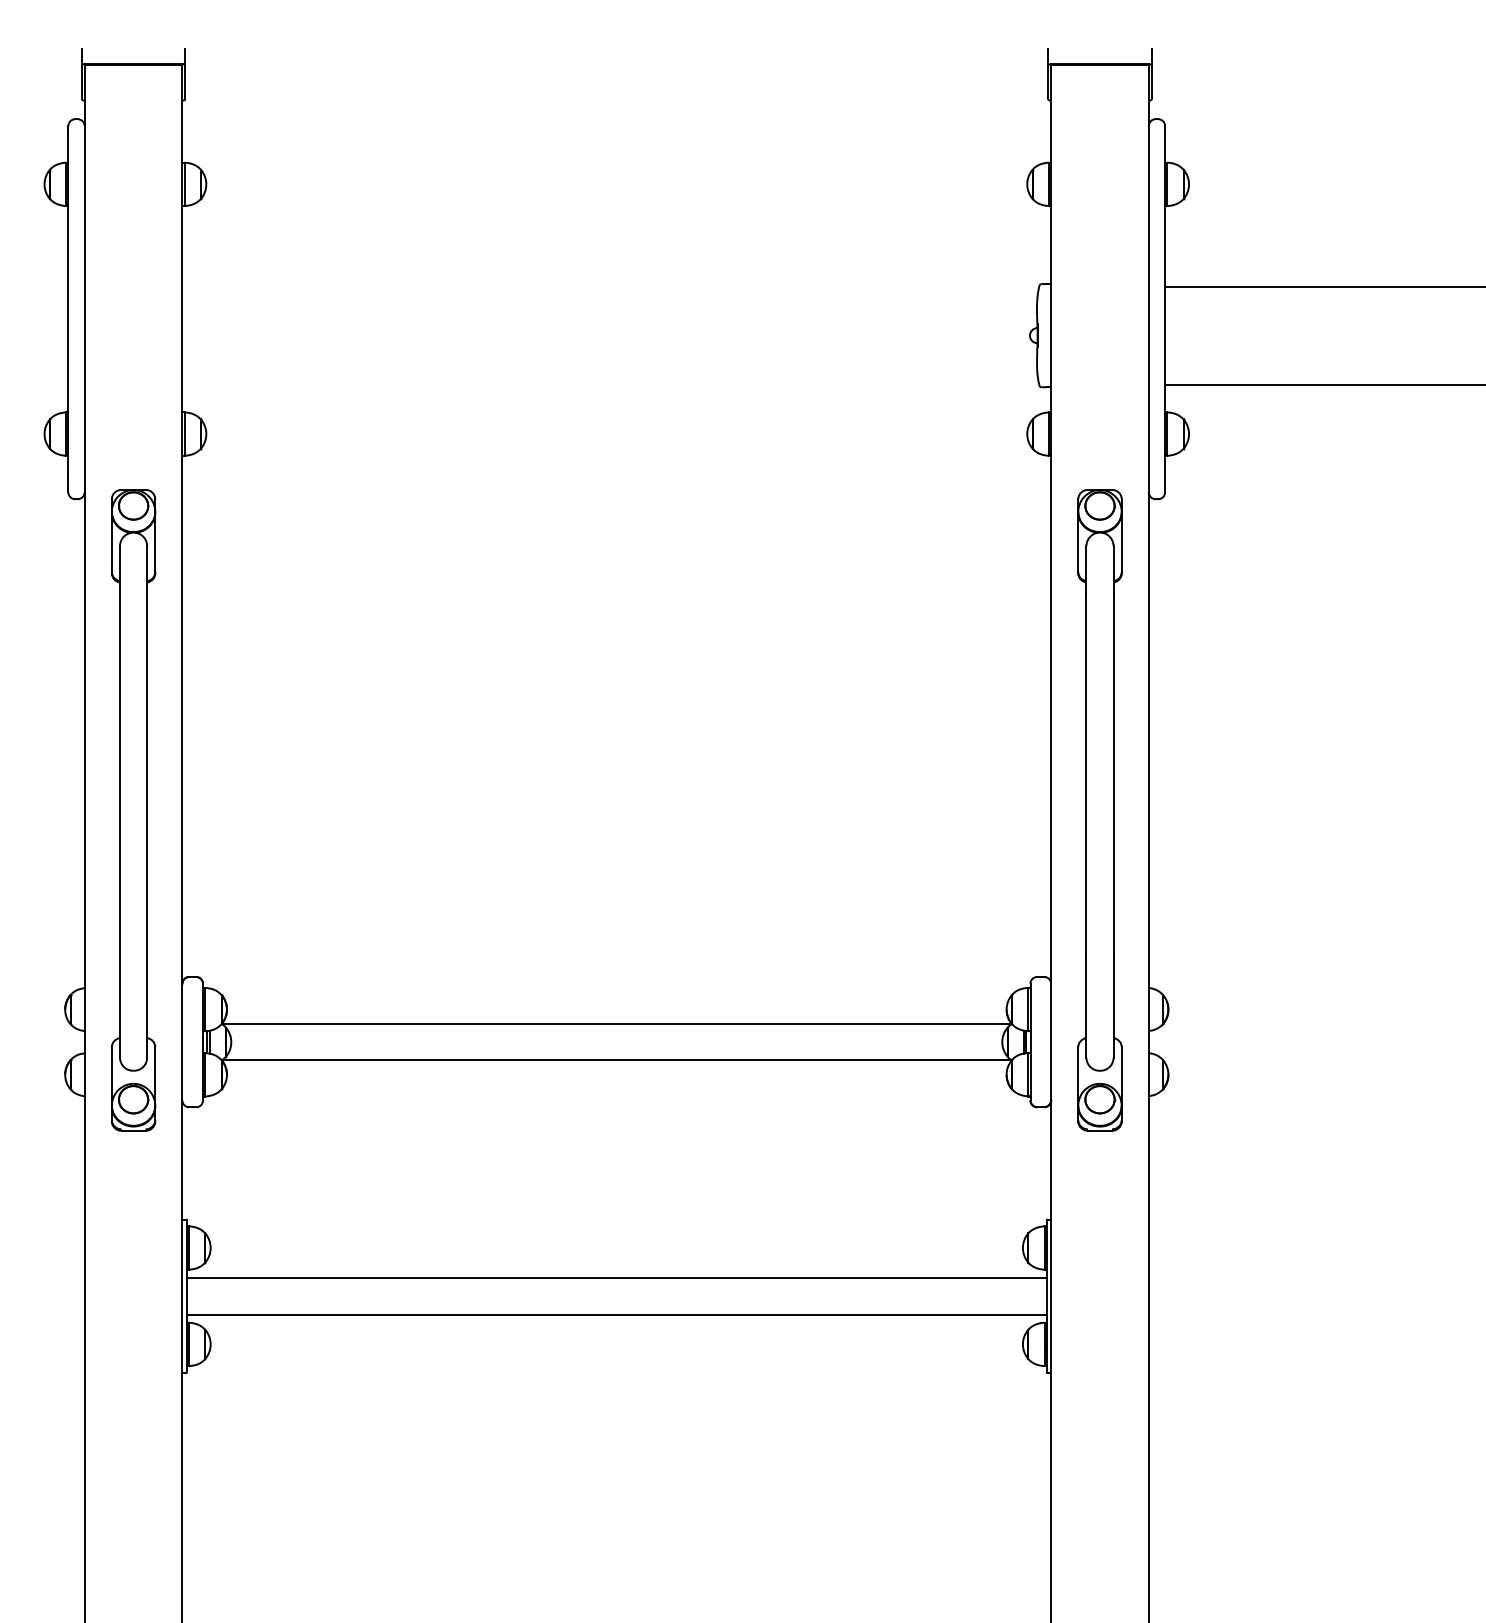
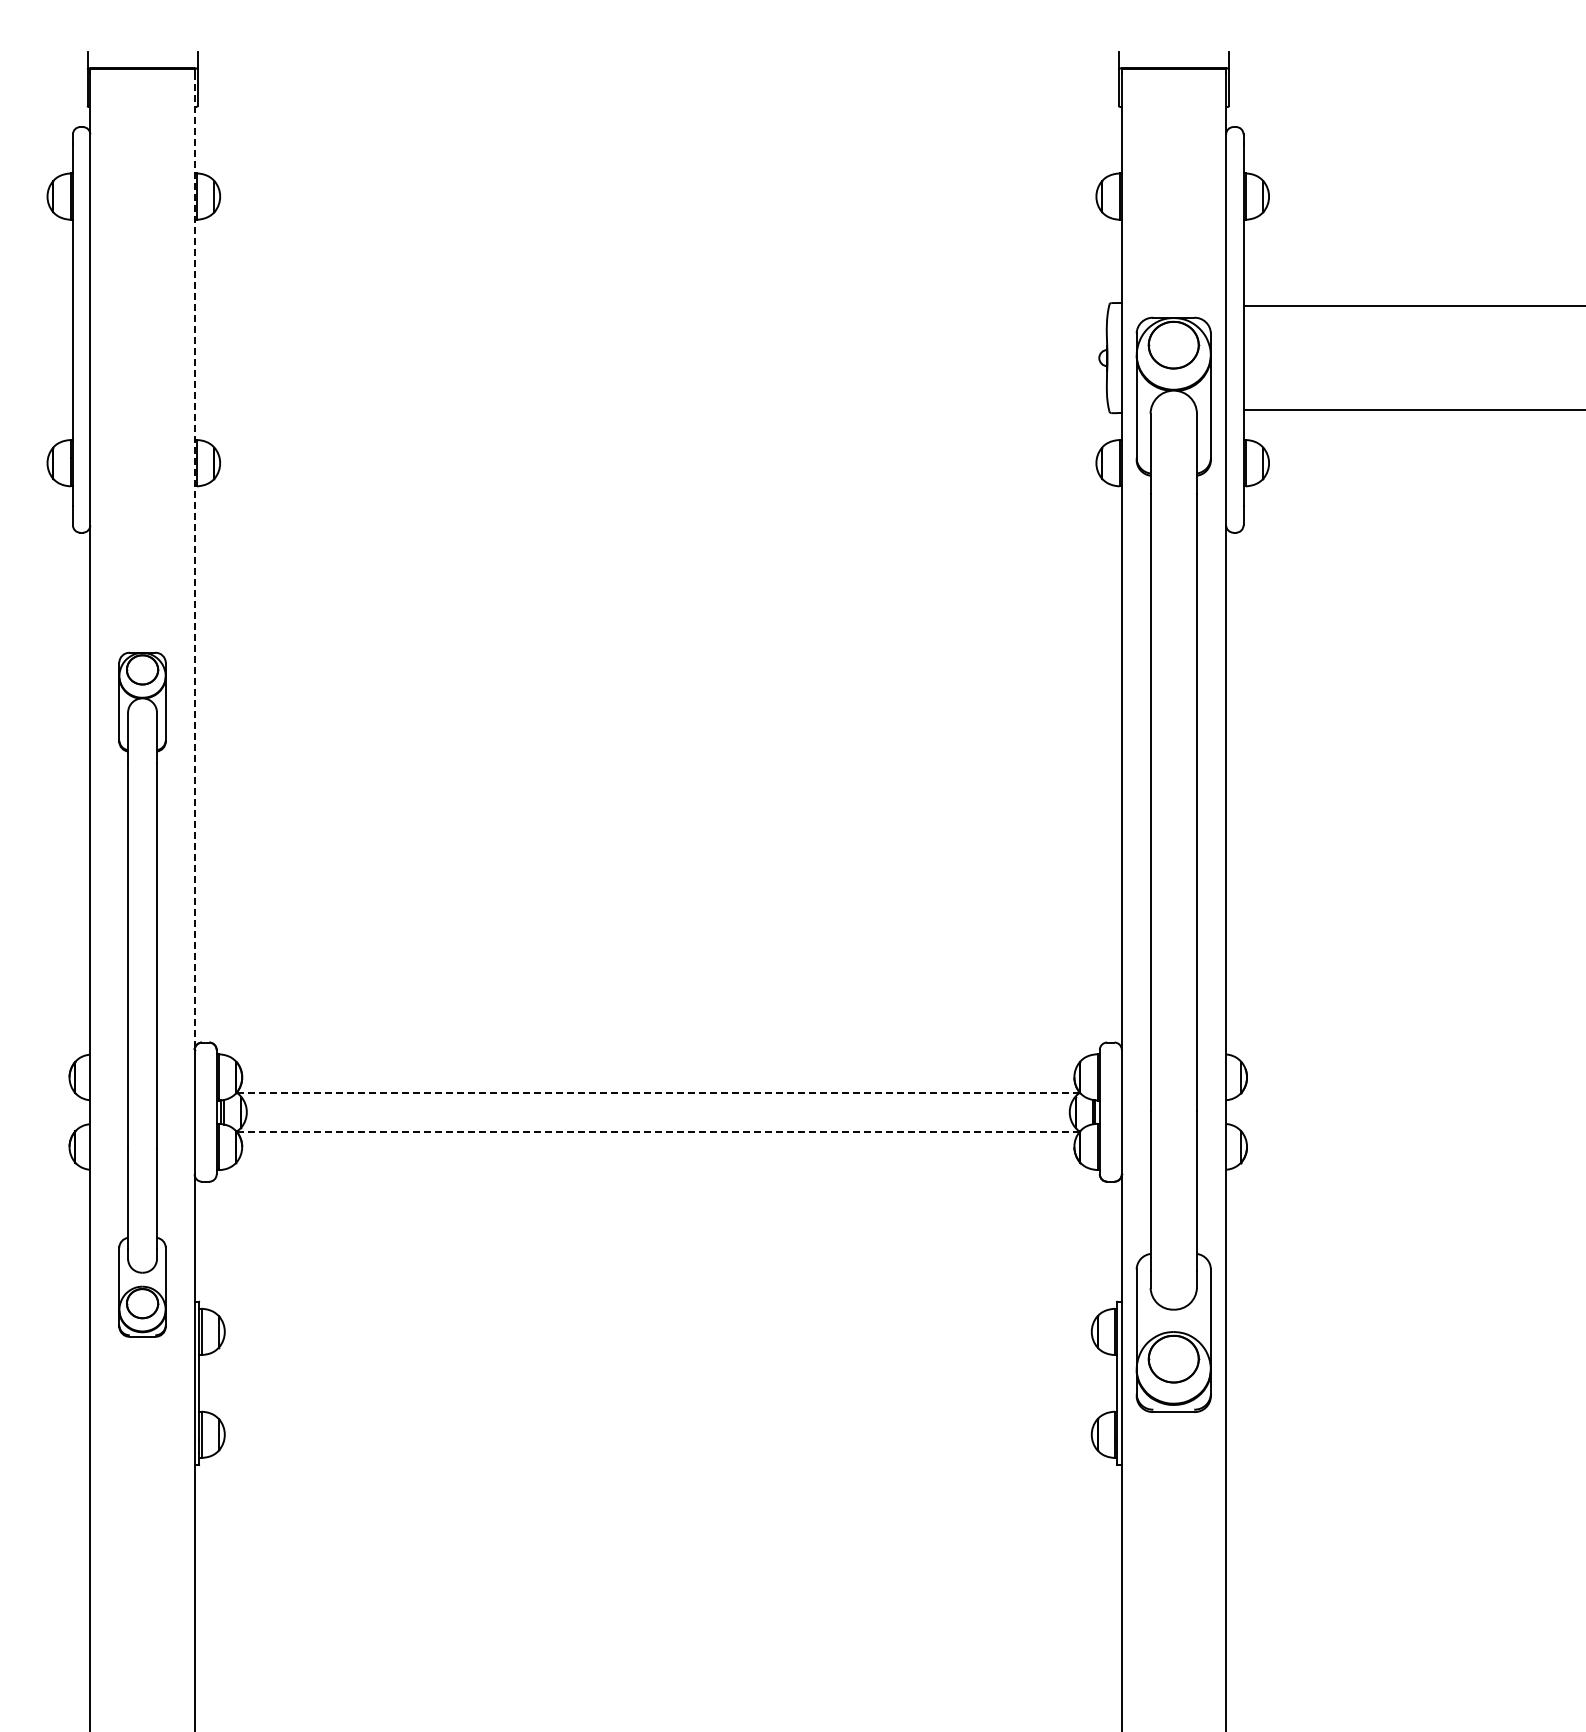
line: (182, 527) -> (194, 562), solid -> dashed
part: (133, 810) -> (142, 994), moved
part: (1100, 810) -> (1174, 864), size x1.6
line: (616, 1023) -> (657, 1092), solid -> dashed
line: (616, 1060) -> (658, 1131), solid -> dashed
line: (616, 1277) -> (658, 1363), removed
line: (616, 1314) -> (658, 1402), removed

